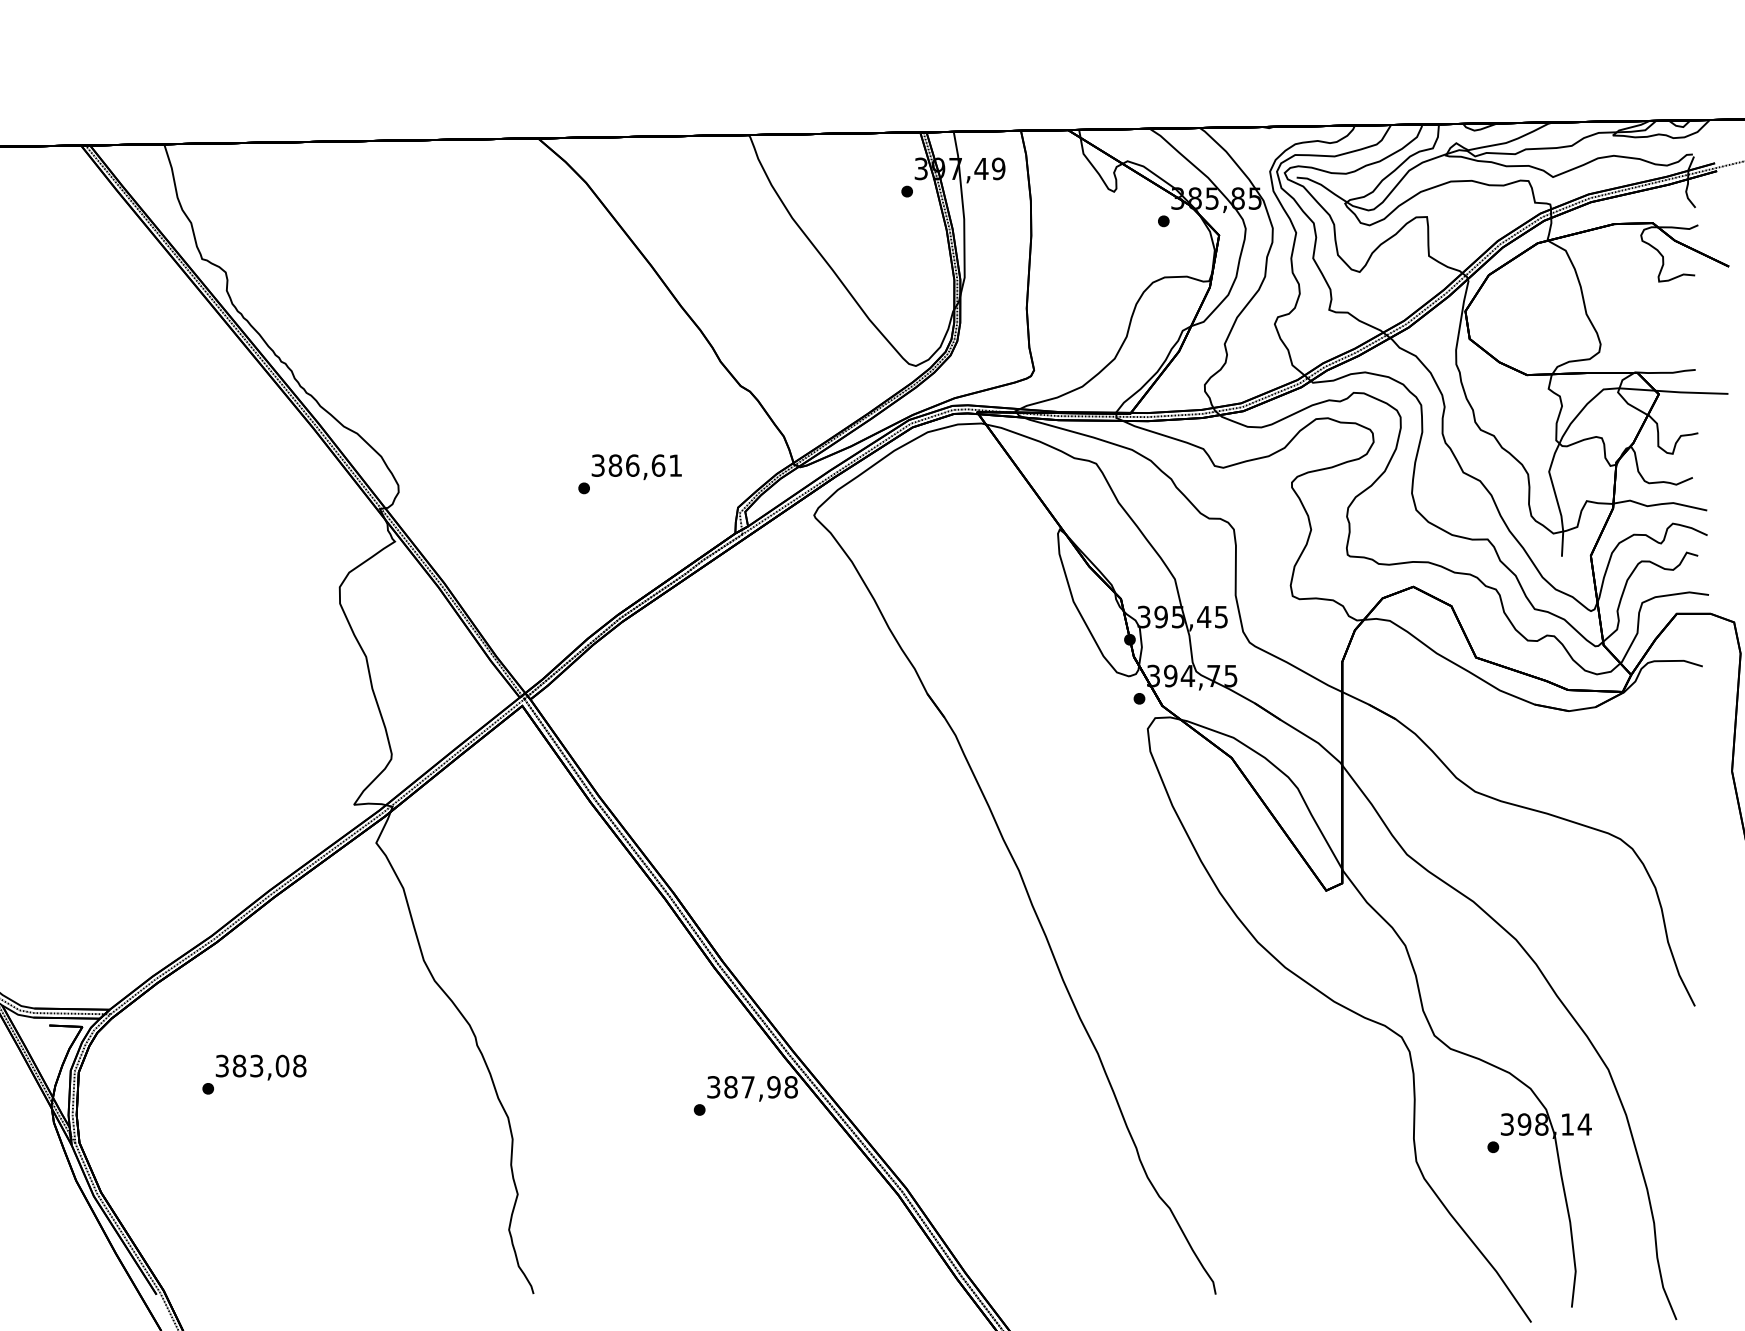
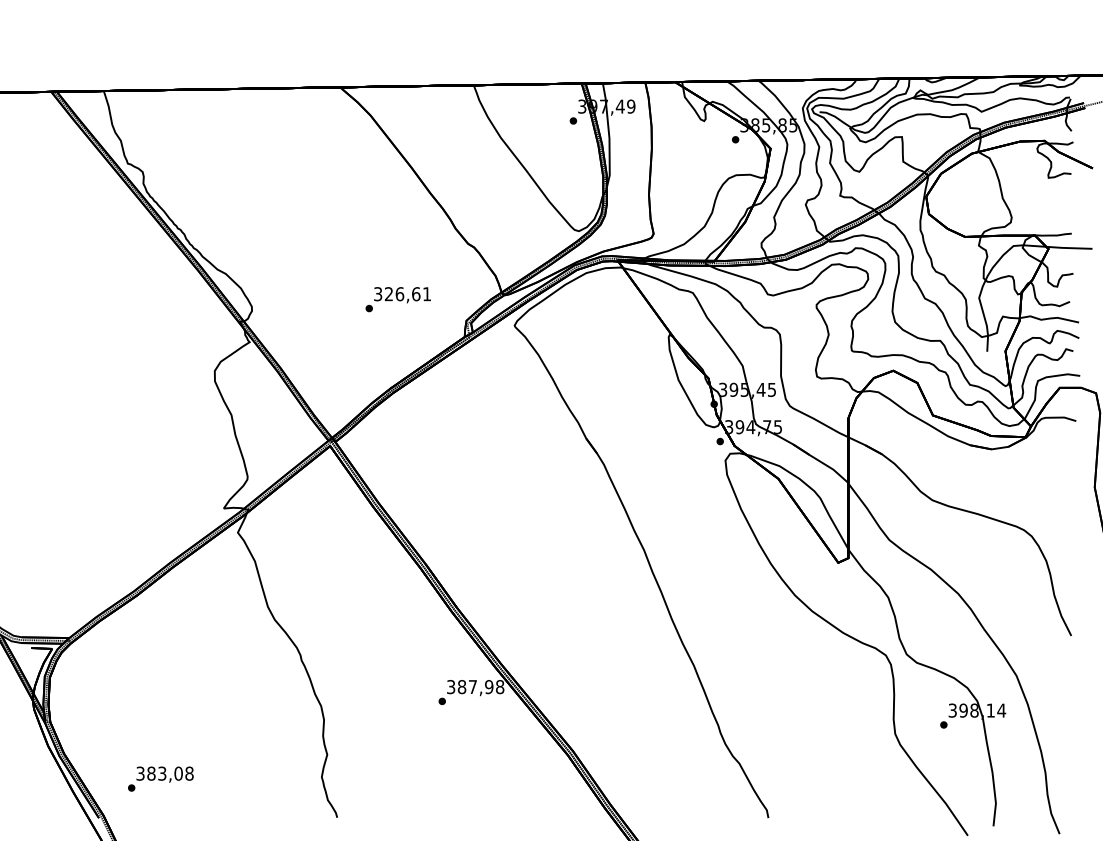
text: (614, 466) -> (388, 294), 386,61 -> 326,61
text: (253, 1073) -> (160, 778), moved

